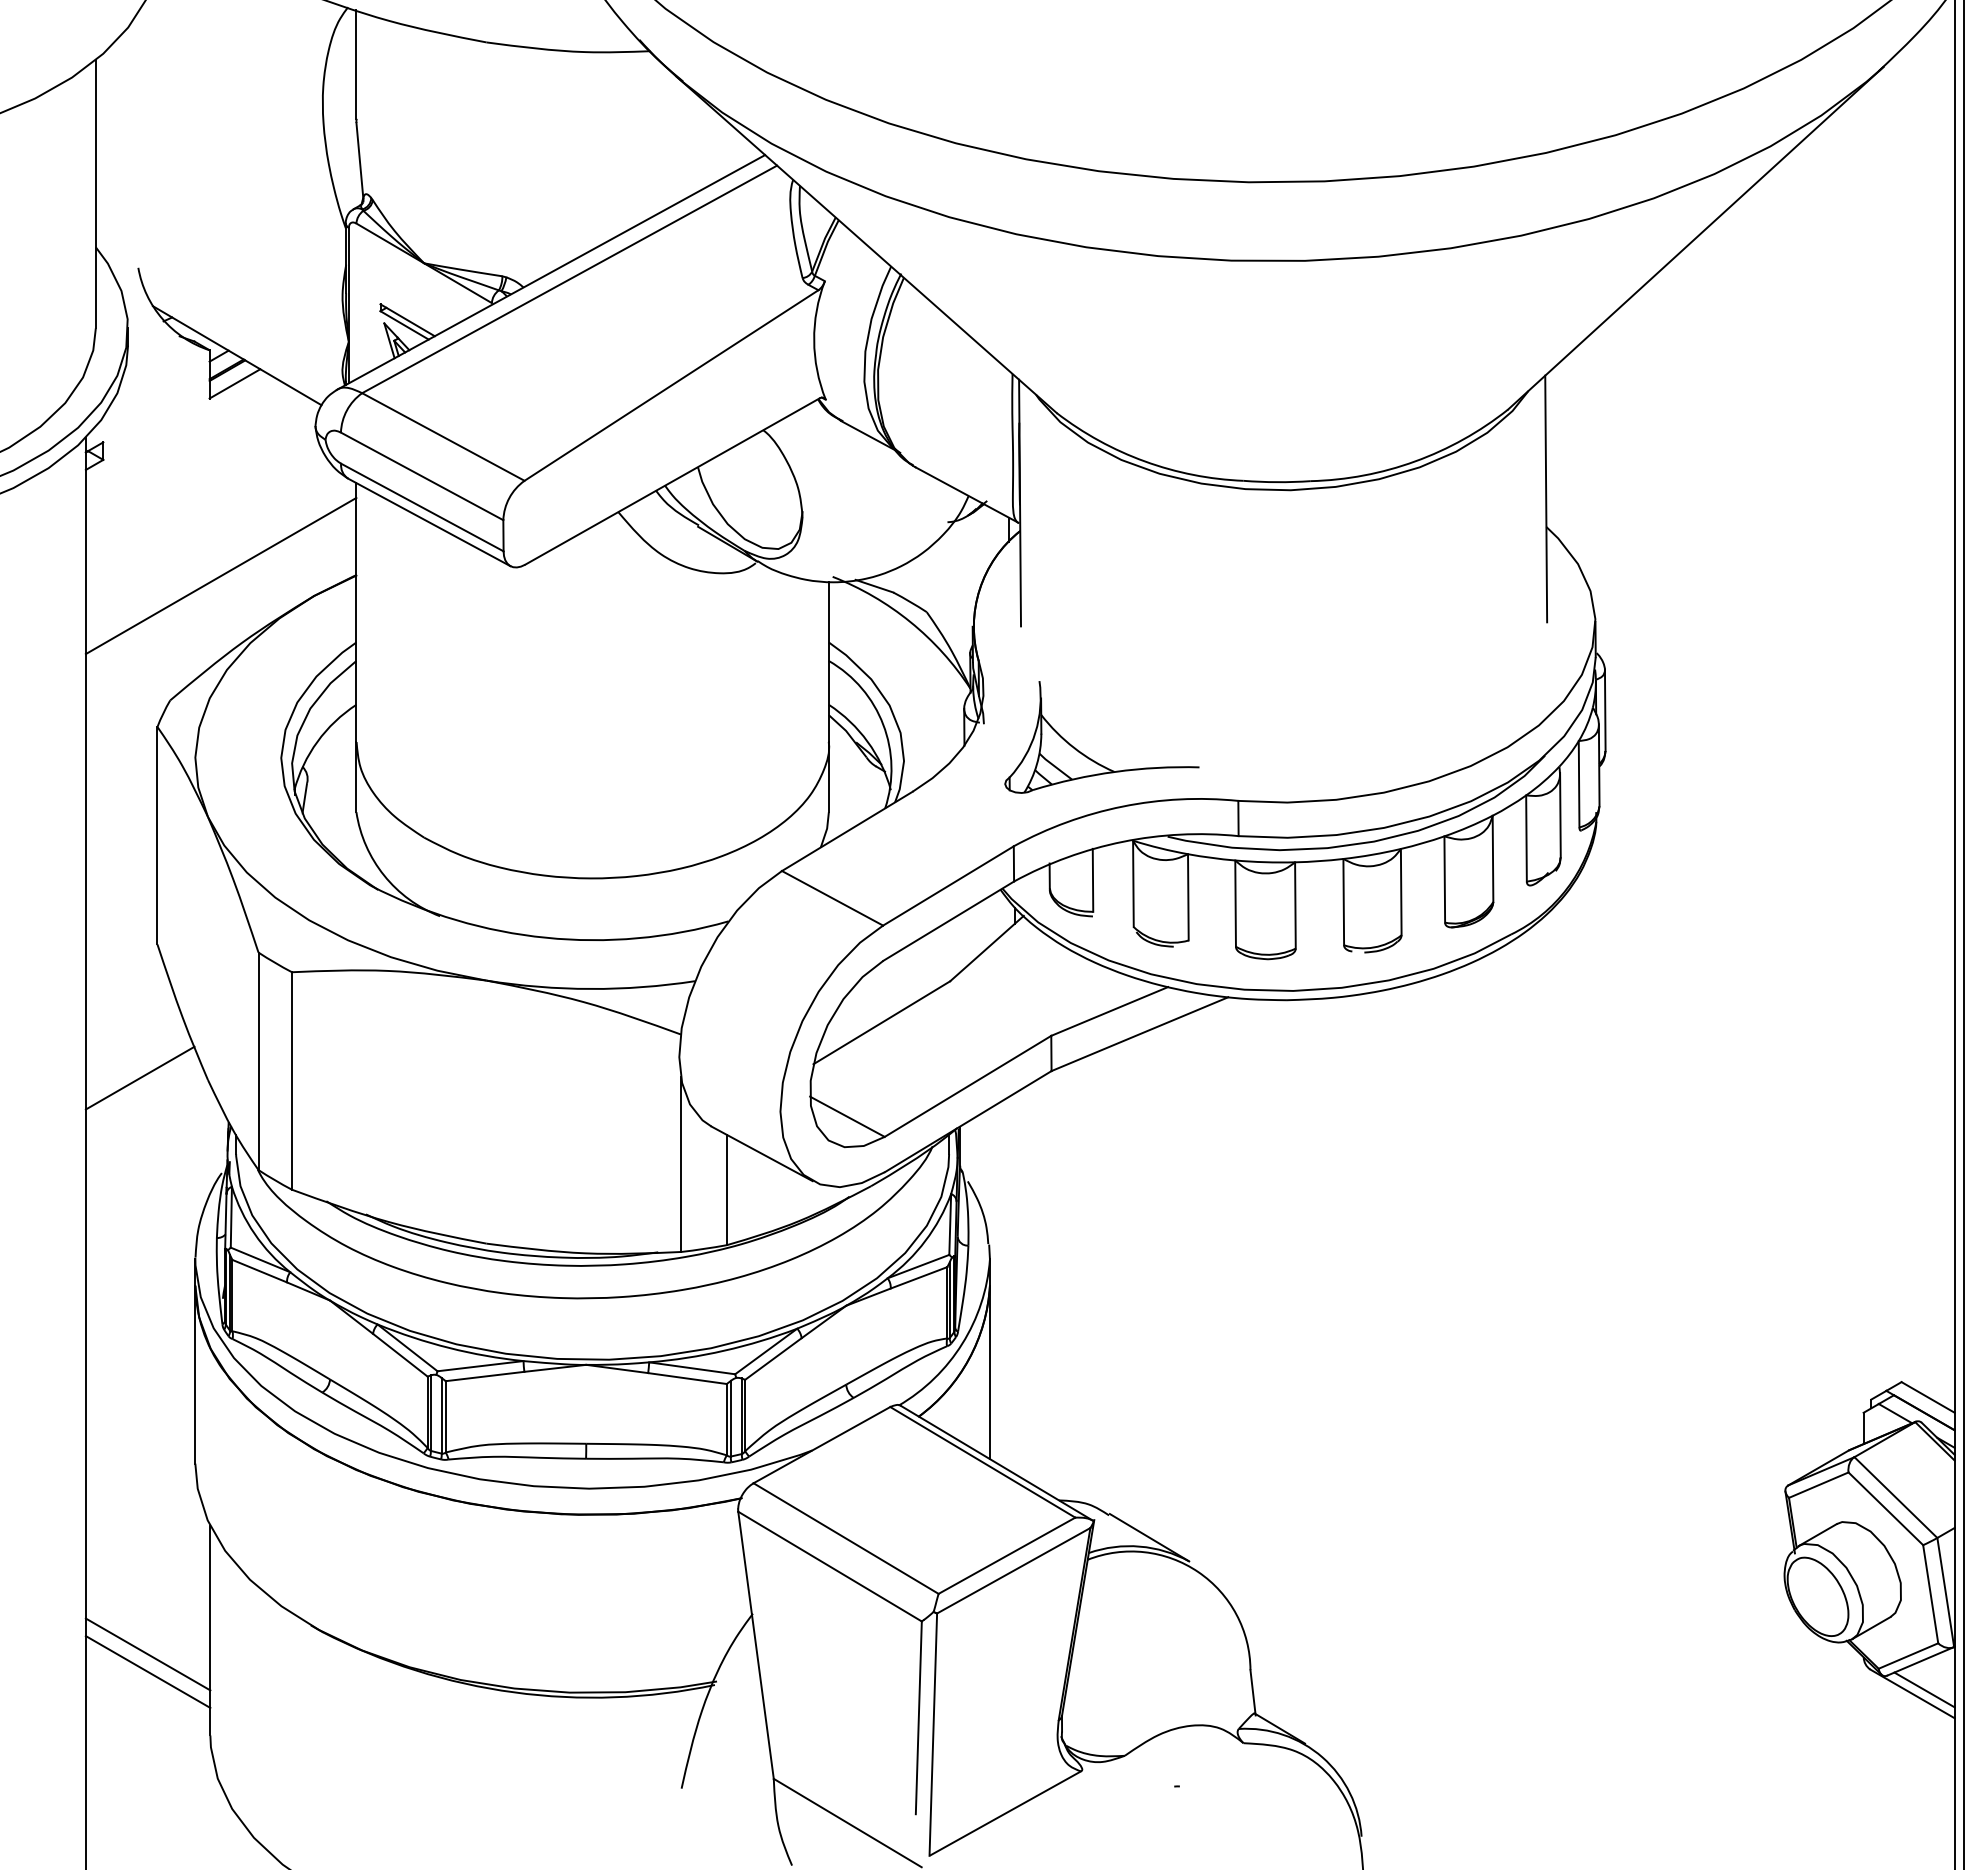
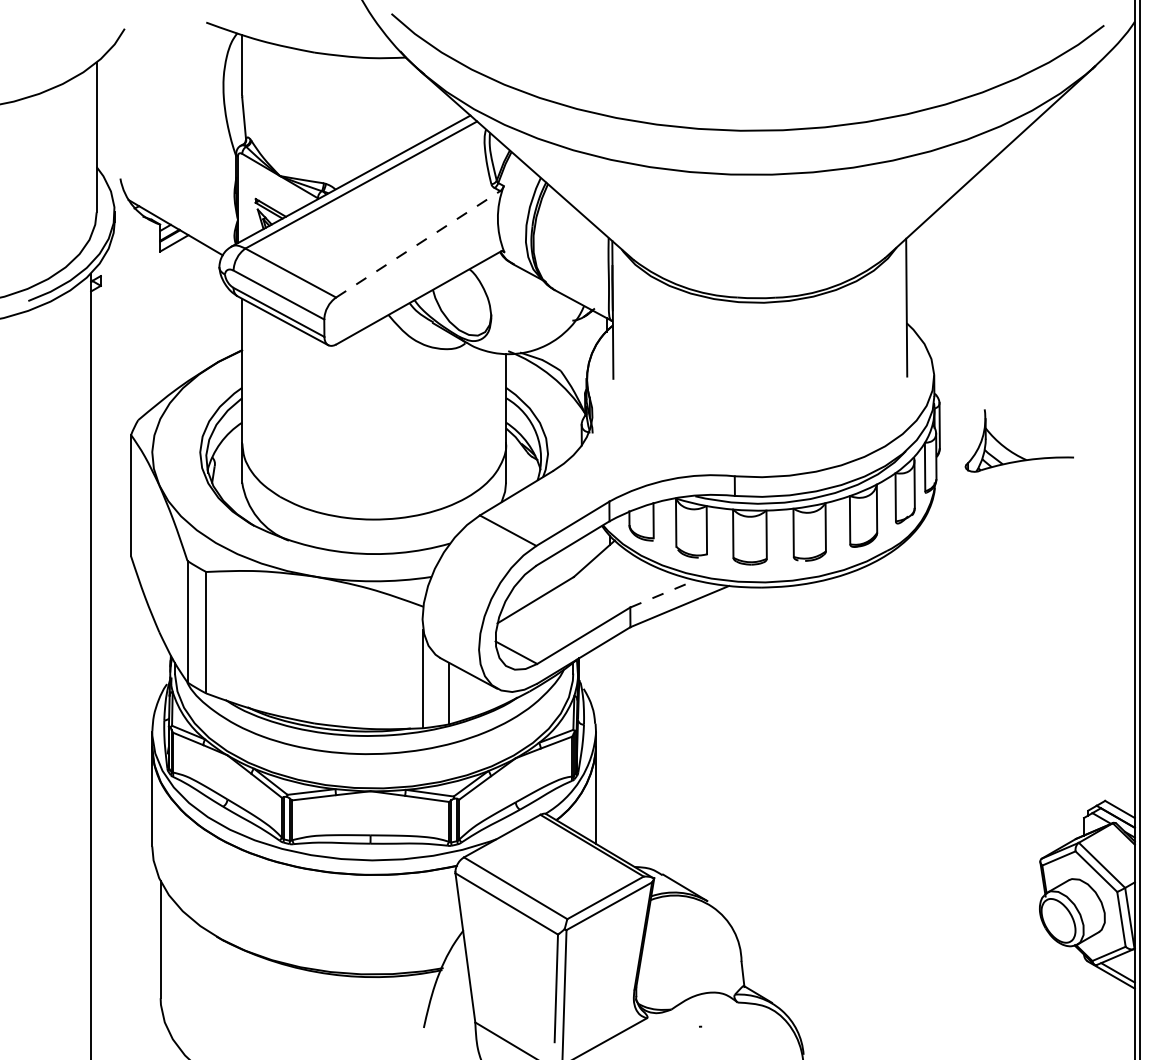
line: (672, 385) -> (418, 244), solid -> dashed
line: (220, 575) -> (166, 350), removed
part: (1087, 754) -> (1011, 450), moved
line: (1110, 1010) -> (663, 593), solid -> dashed
line: (140, 1077) -> (121, 630), removed
line: (147, 1653) -> (125, 952), removed
line: (147, 1671) -> (125, 962), removed

